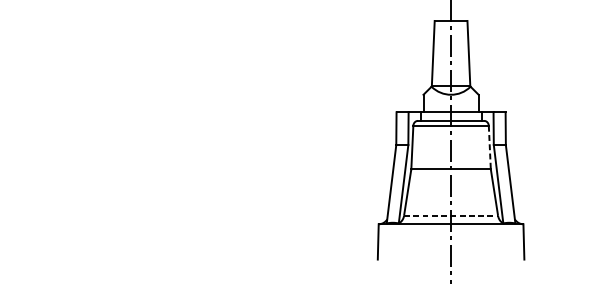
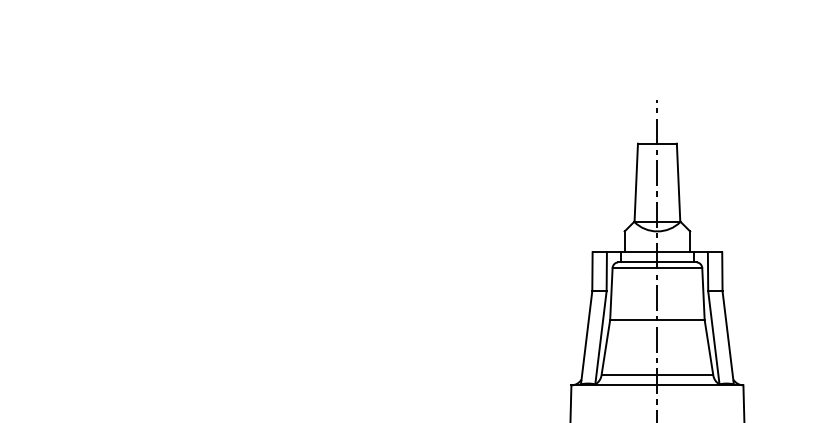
line: (489, 147) -> (703, 294), dashed -> solid
line: (451, 216) -> (657, 375), dashed -> solid

